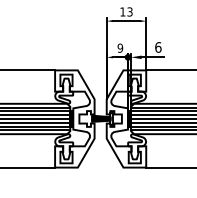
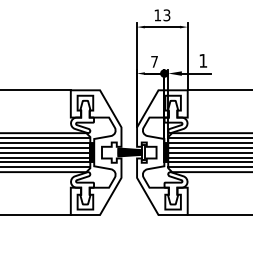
text: (120, 47) -> (154, 60), 9 -> 7
text: (158, 47) -> (203, 60), 6 -> 1

